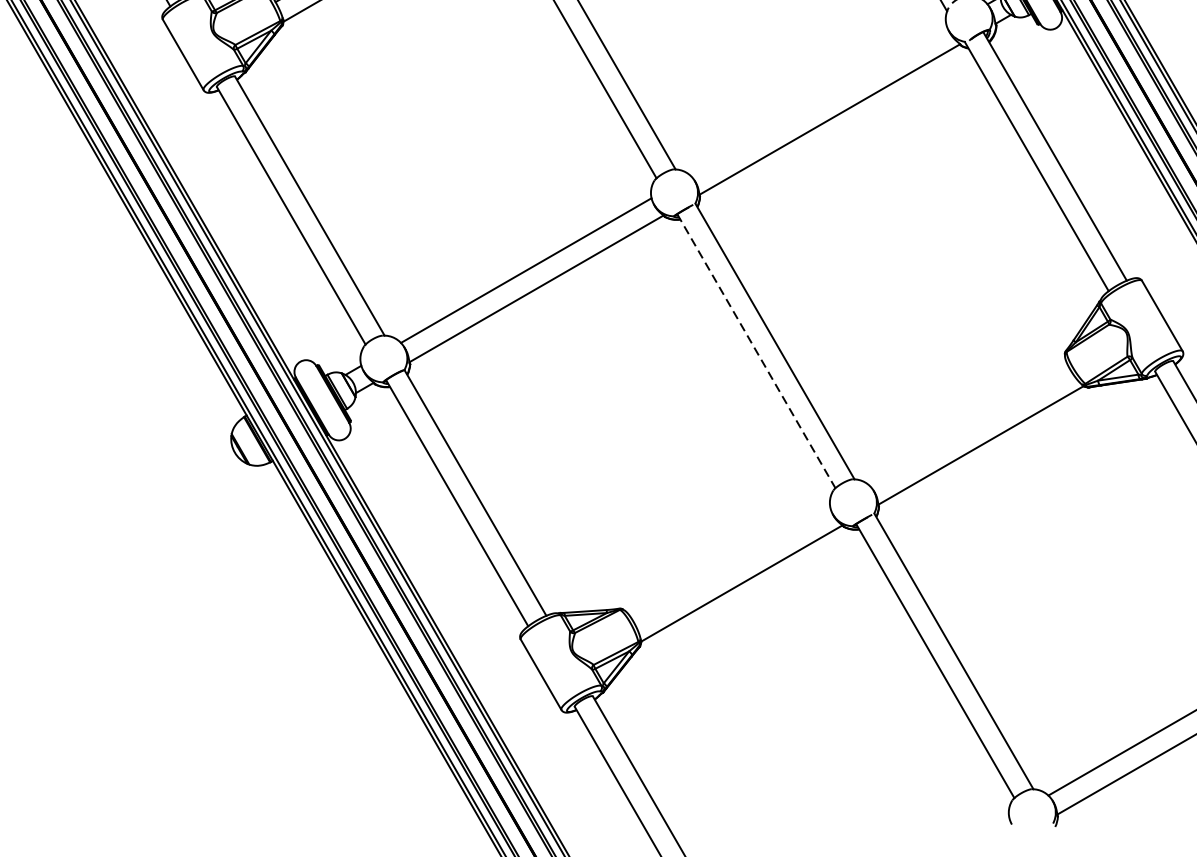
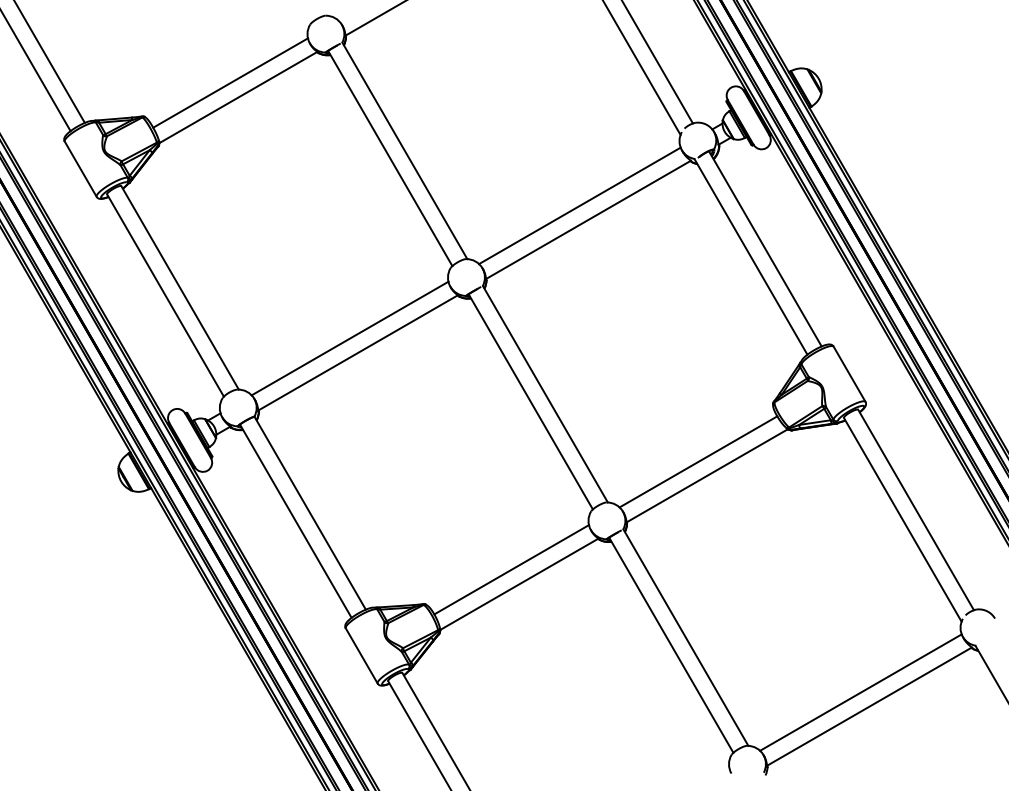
line: (818, 101) -> (579, 205), added
line: (757, 352) -> (531, 402), dashed -> solid
line: (969, 427) -> (698, 461), added
line: (731, 564) -> (511, 569), added

